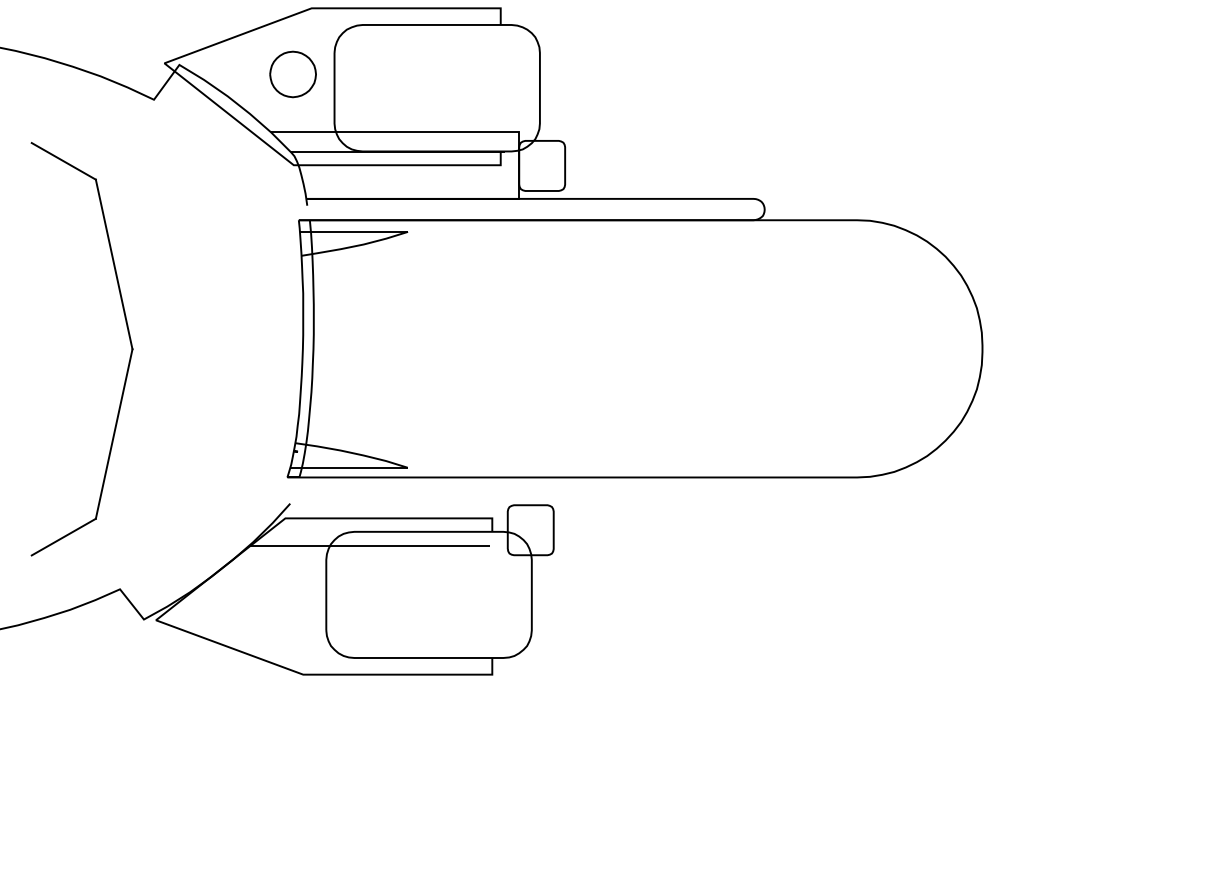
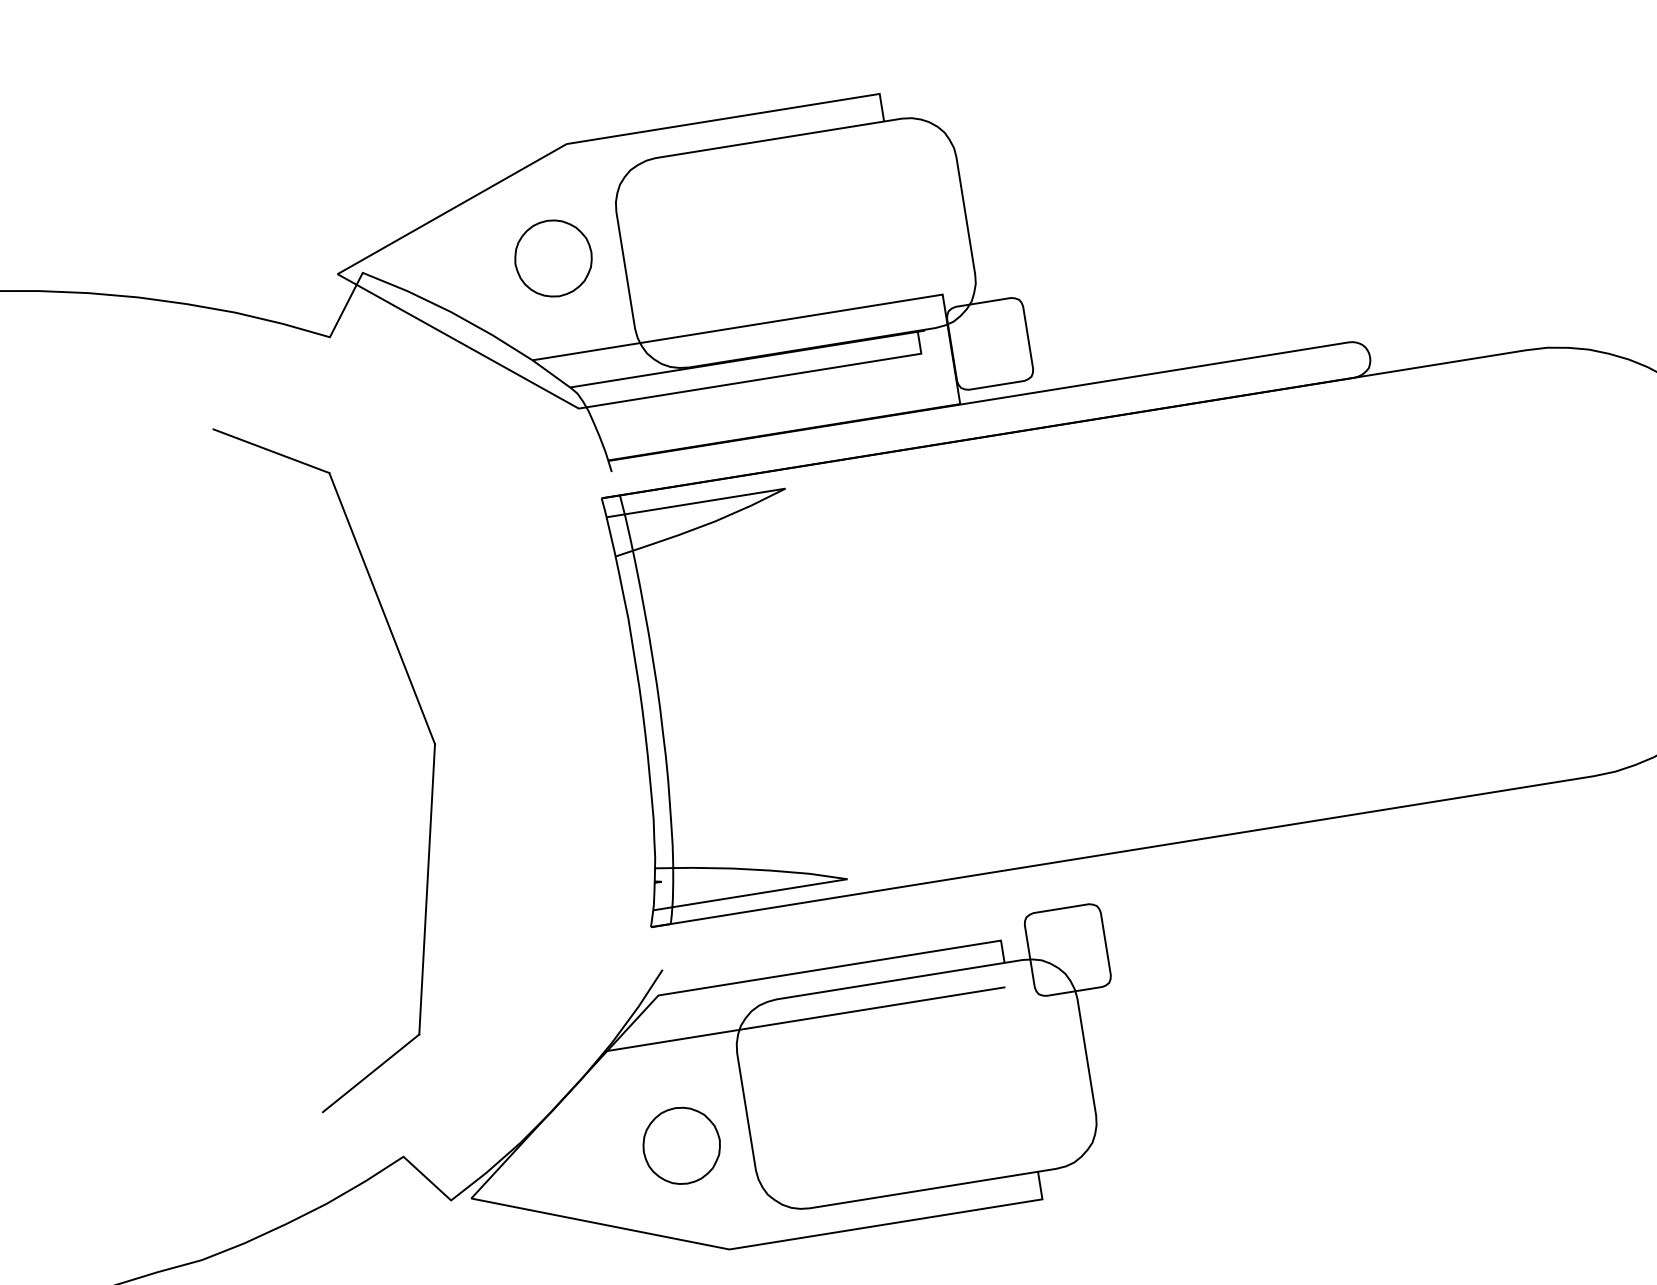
part: (129, 341) -> (427, 732), moved
part: (284, 608) -> (680, 1144), added

